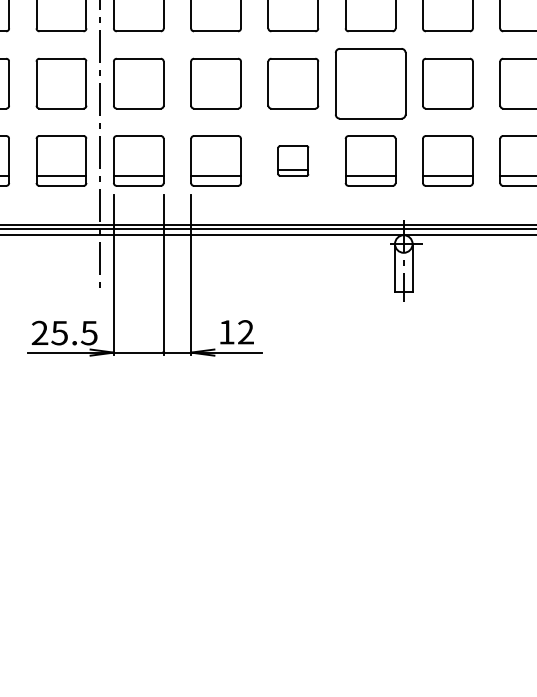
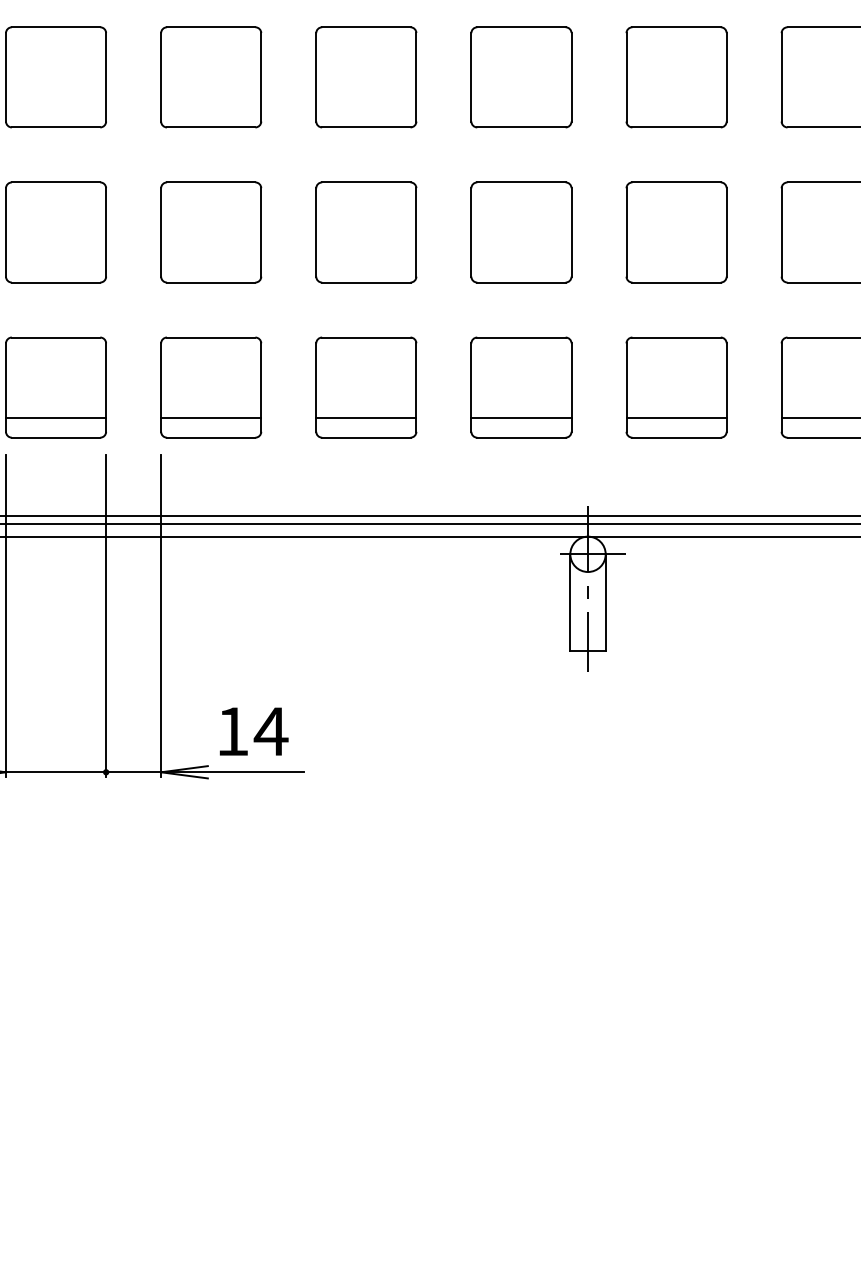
part: (370, 83) -> (521, 232), size x0.71
part: (293, 160) -> (366, 386), size x1.67
text: (245, 332) -> (270, 731), 12 -> 14

